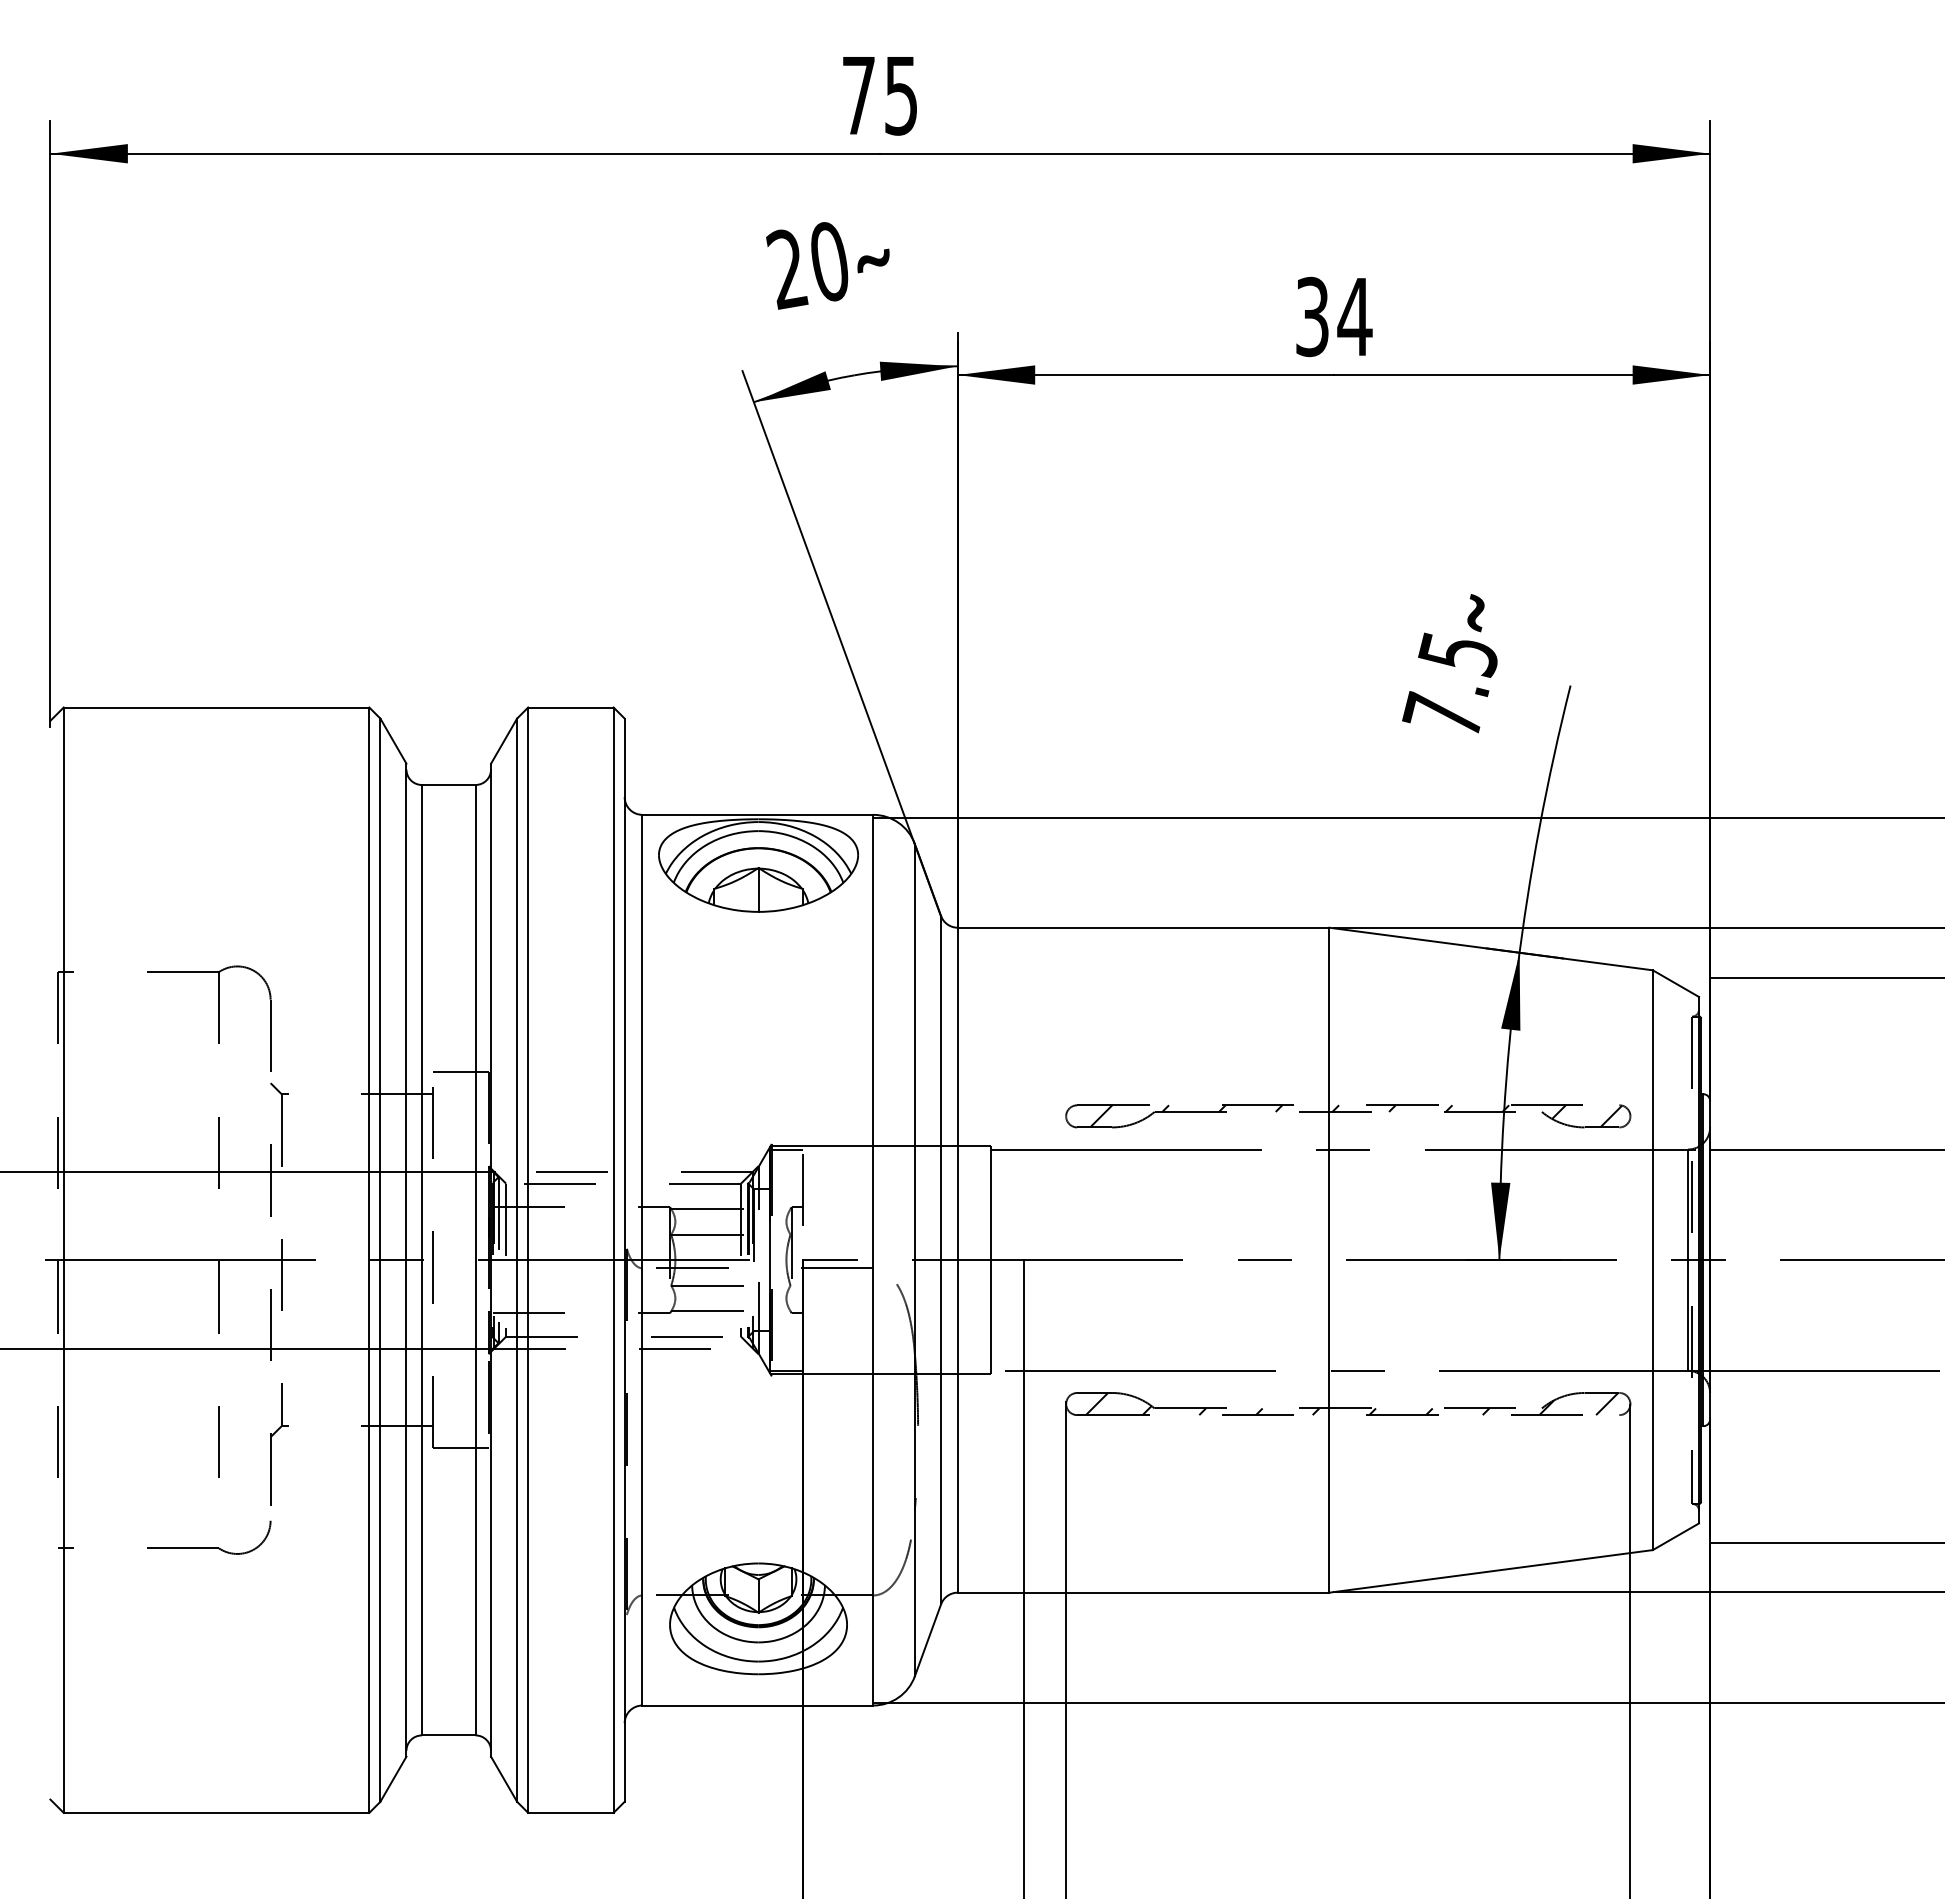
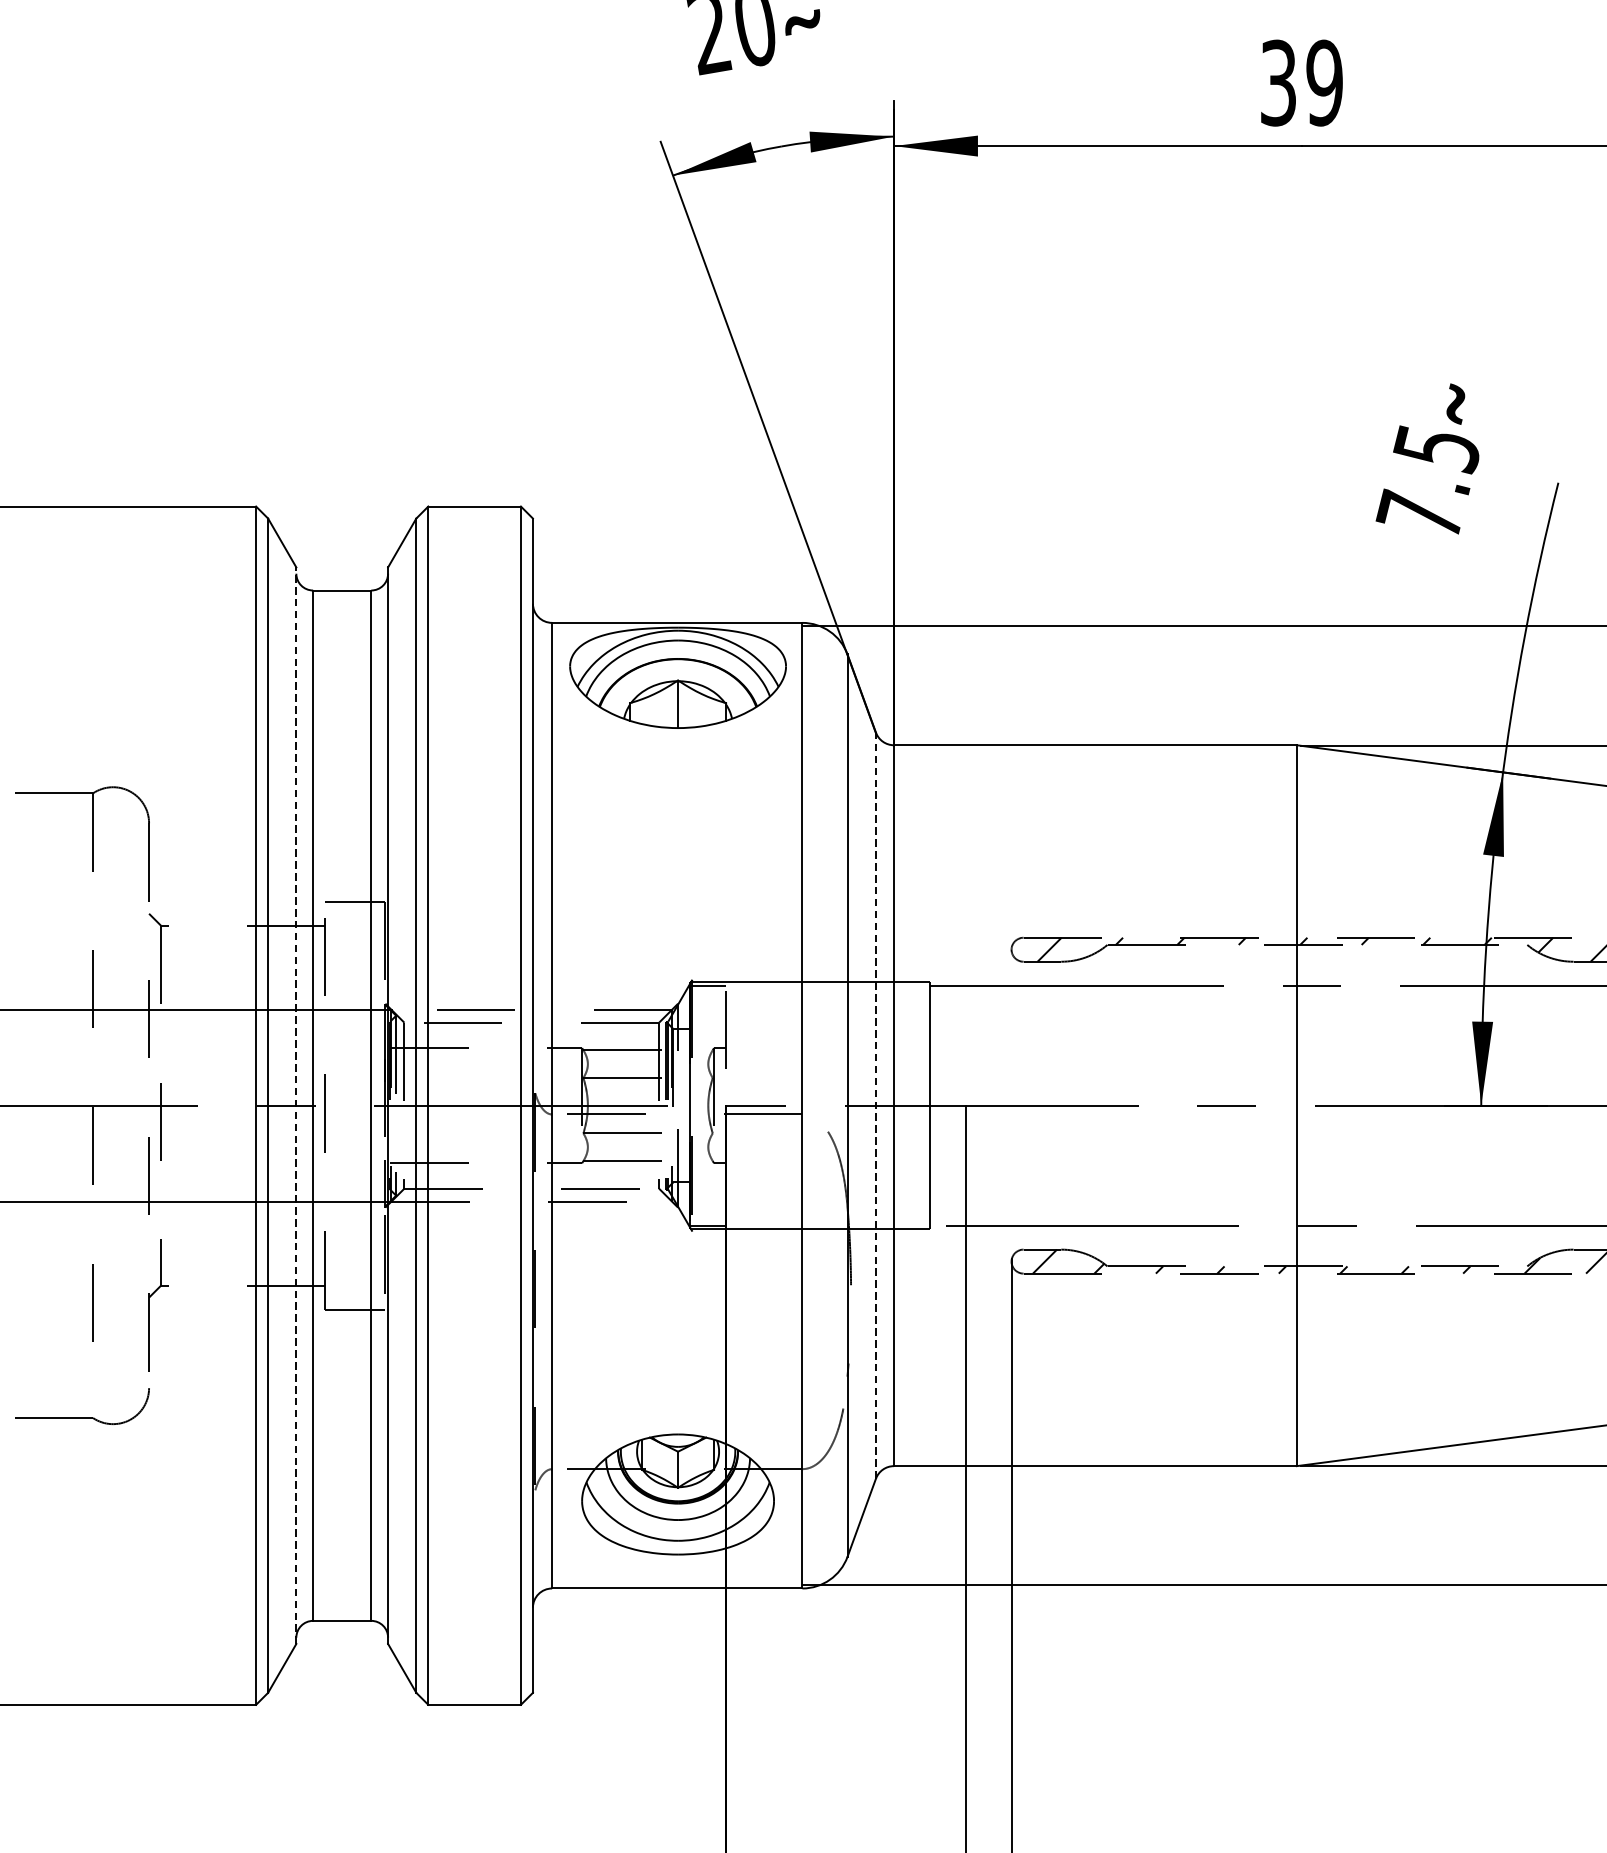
text: (1354, 316) -> (1324, 82), 34 -> 39
line: (941, 1259) -> (876, 1104), solid -> dashed
line: (406, 1260) -> (296, 1106), solid -> dashed

